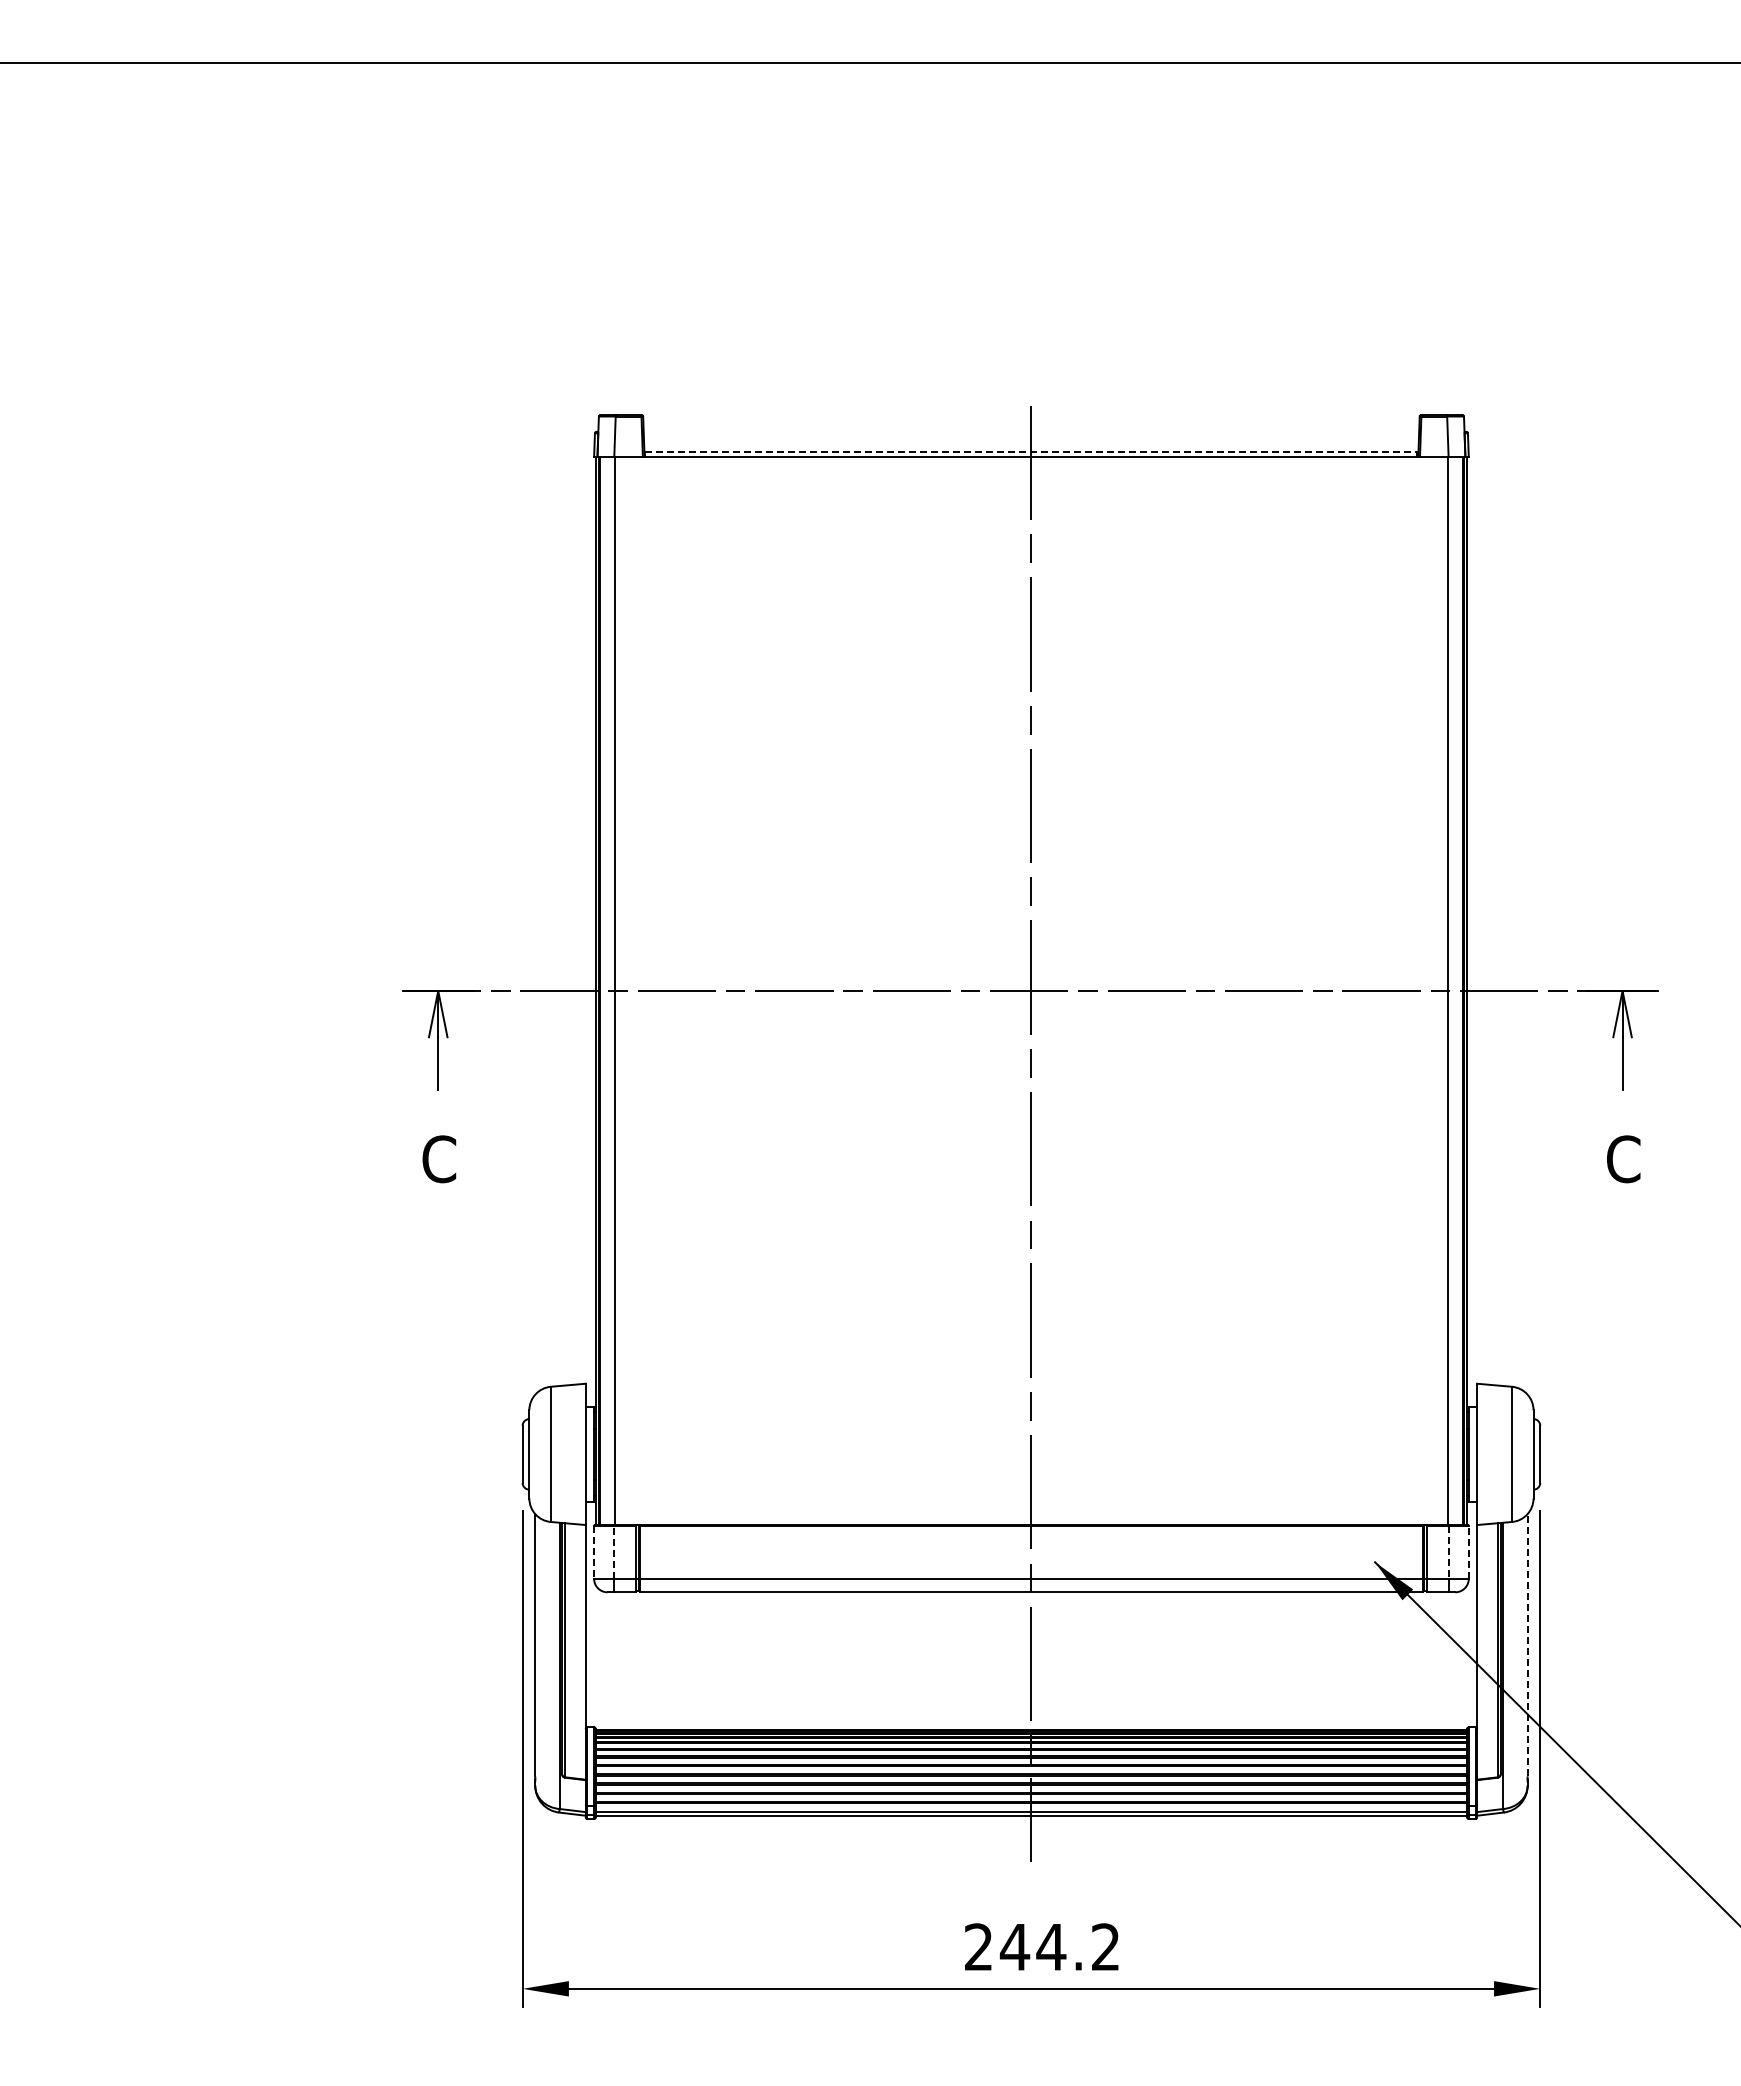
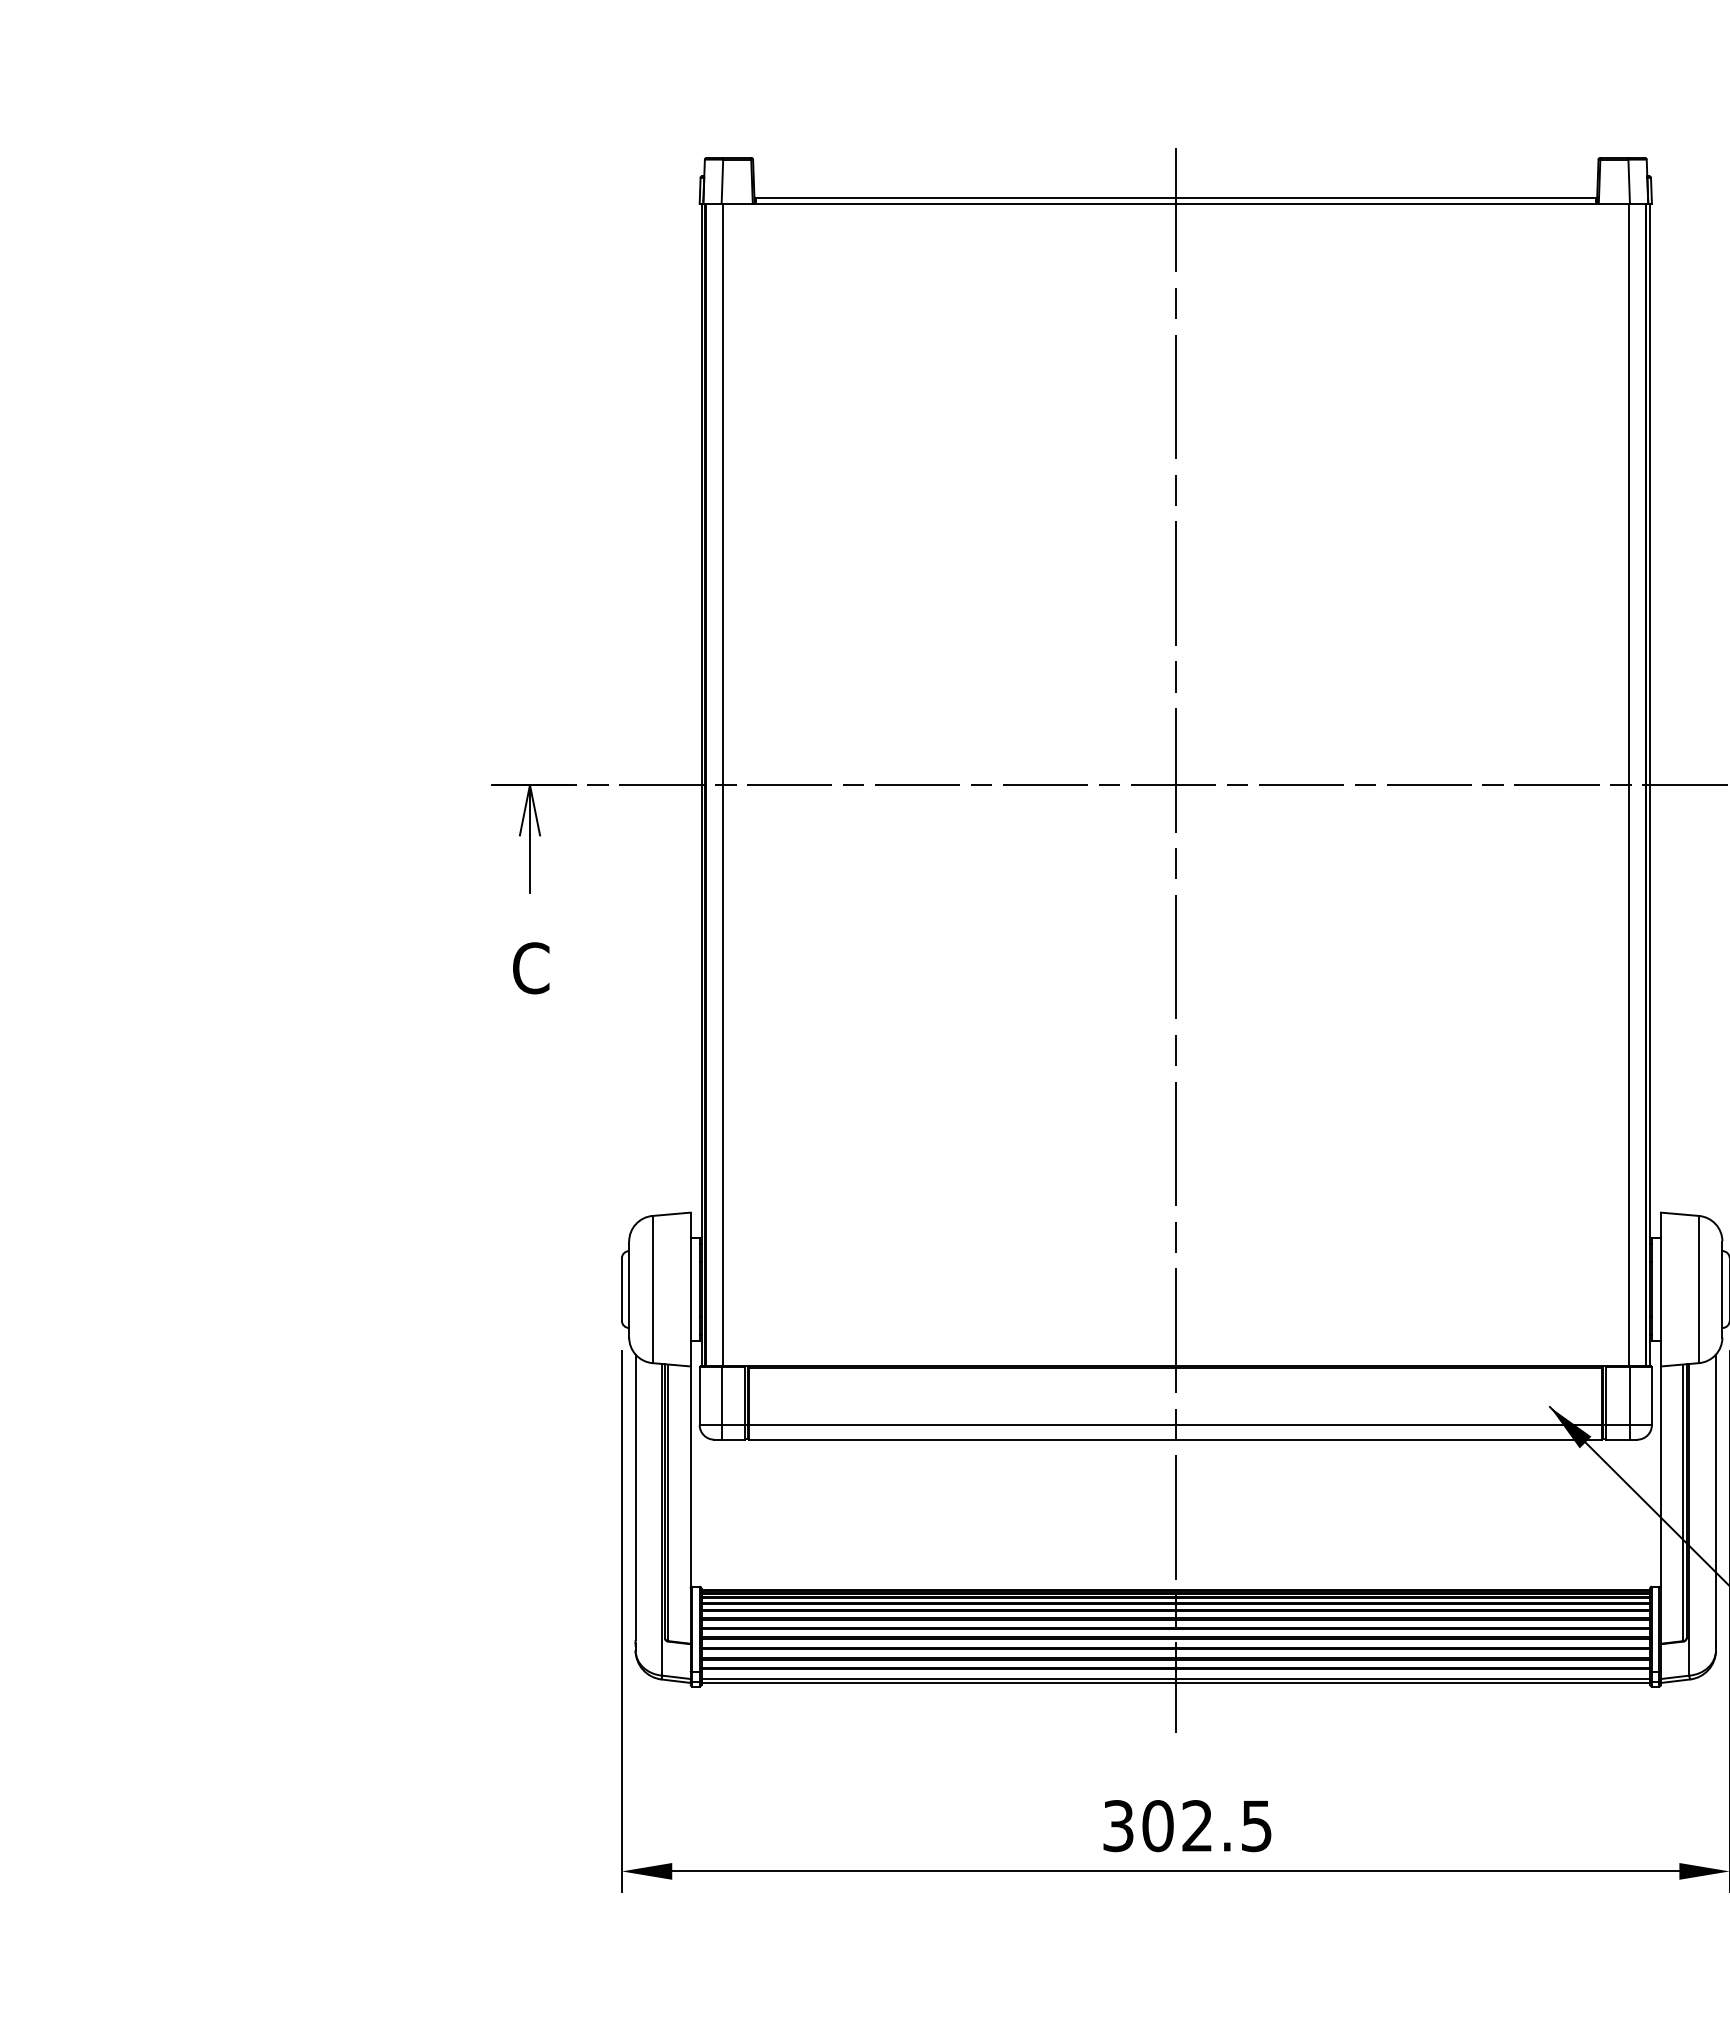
line: (1031, 451) -> (1175, 197), dashed -> solid
line: (614, 1551) -> (721, 1395), dashed -> solid
line: (1468, 1551) -> (1651, 1395), dashed -> solid
line: (594, 1552) -> (700, 1396), dashed -> solid
line: (1448, 1552) -> (1629, 1396), dashed -> solid
line: (1527, 1644) -> (1715, 1496), dashed -> solid
text: (1042, 1947) -> (1187, 1826), 244.2 -> 302.5

